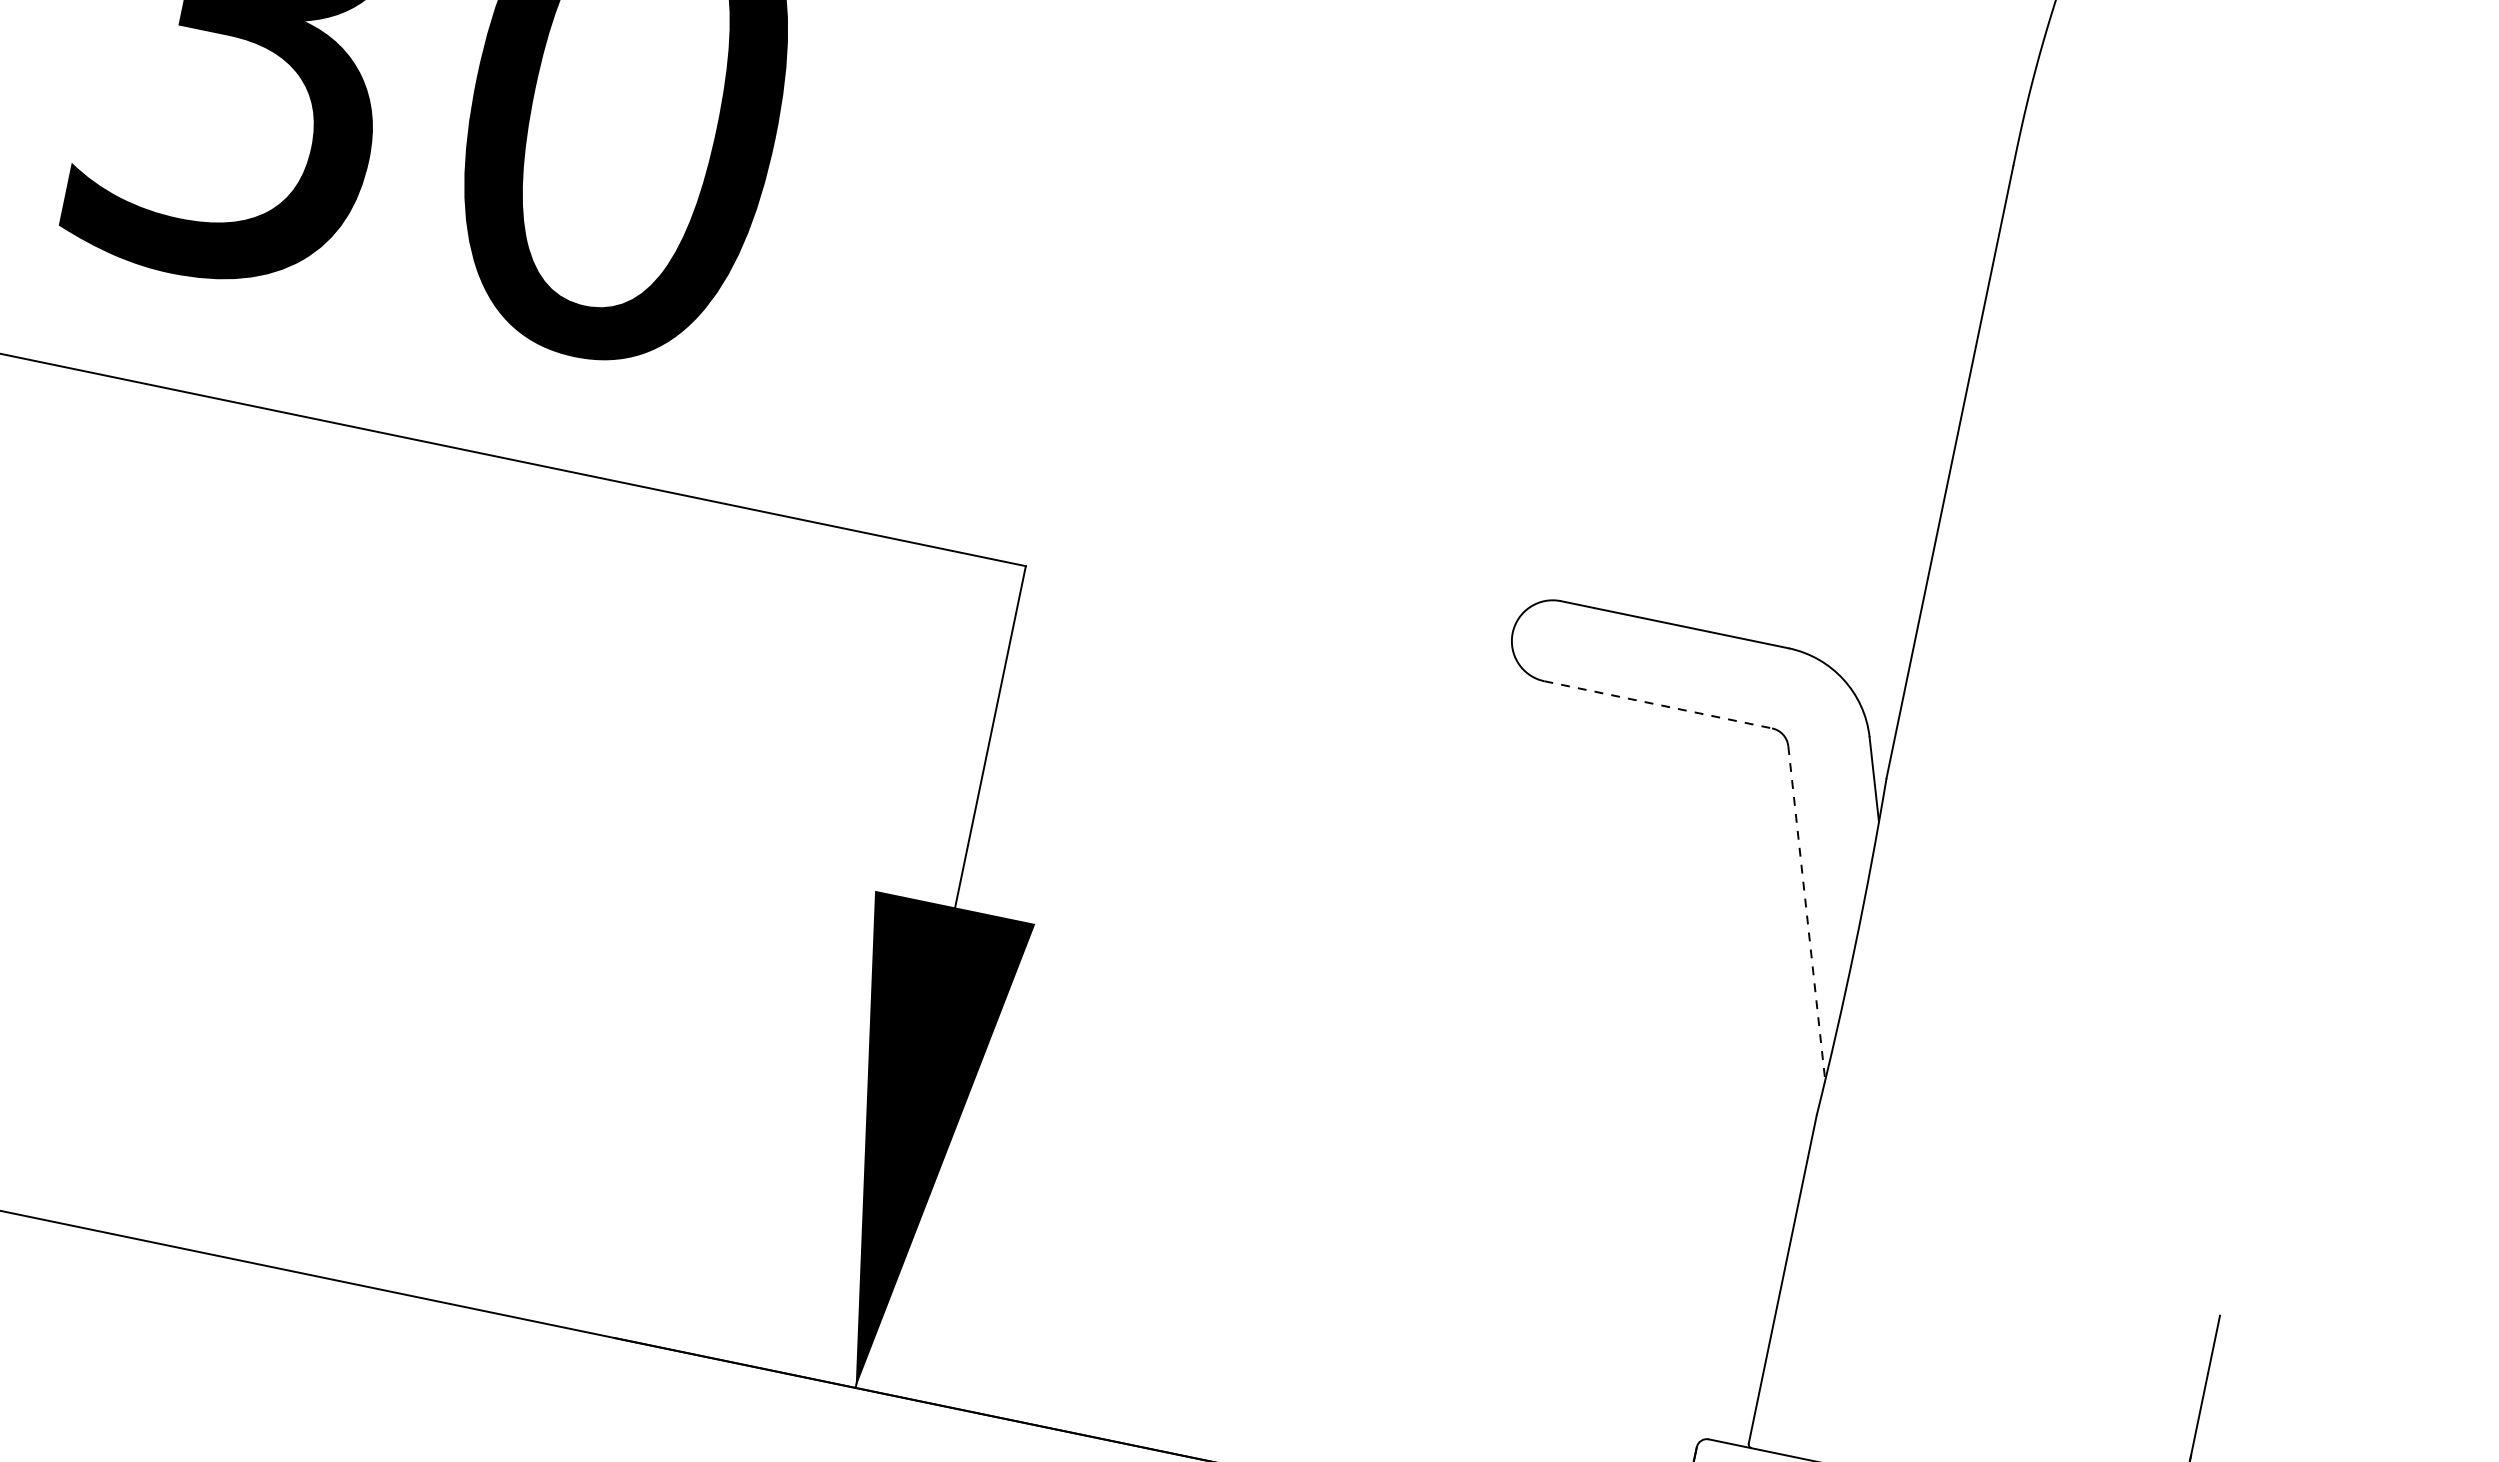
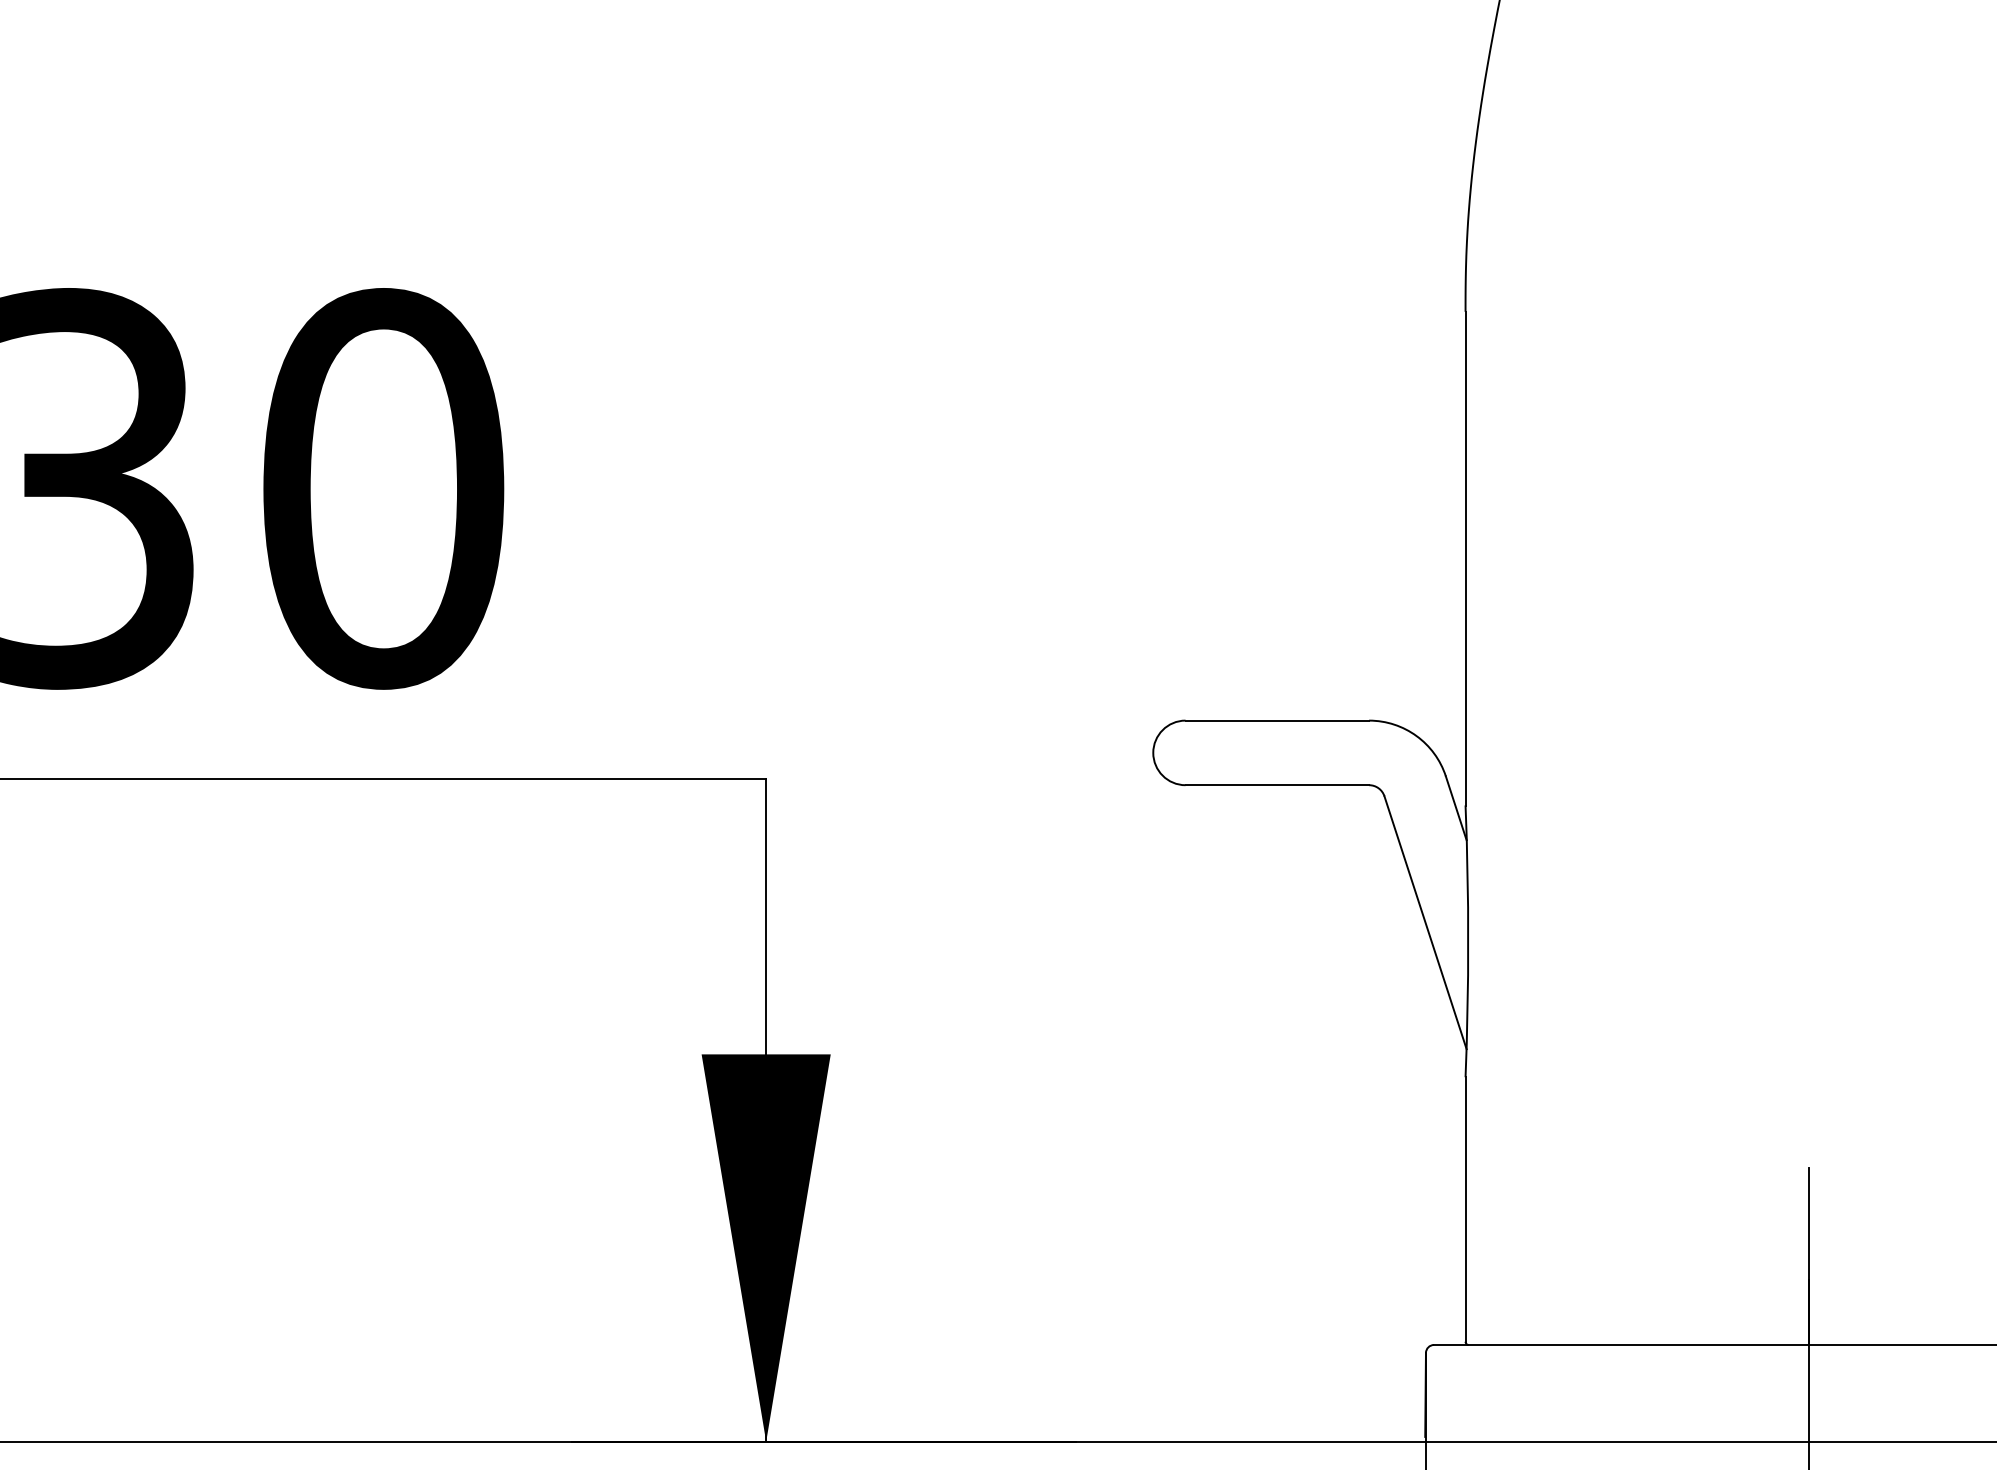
line: (1658, 705) -> (1277, 785), dashed -> solid
line: (1806, 913) -> (1425, 922), dashed -> solid

